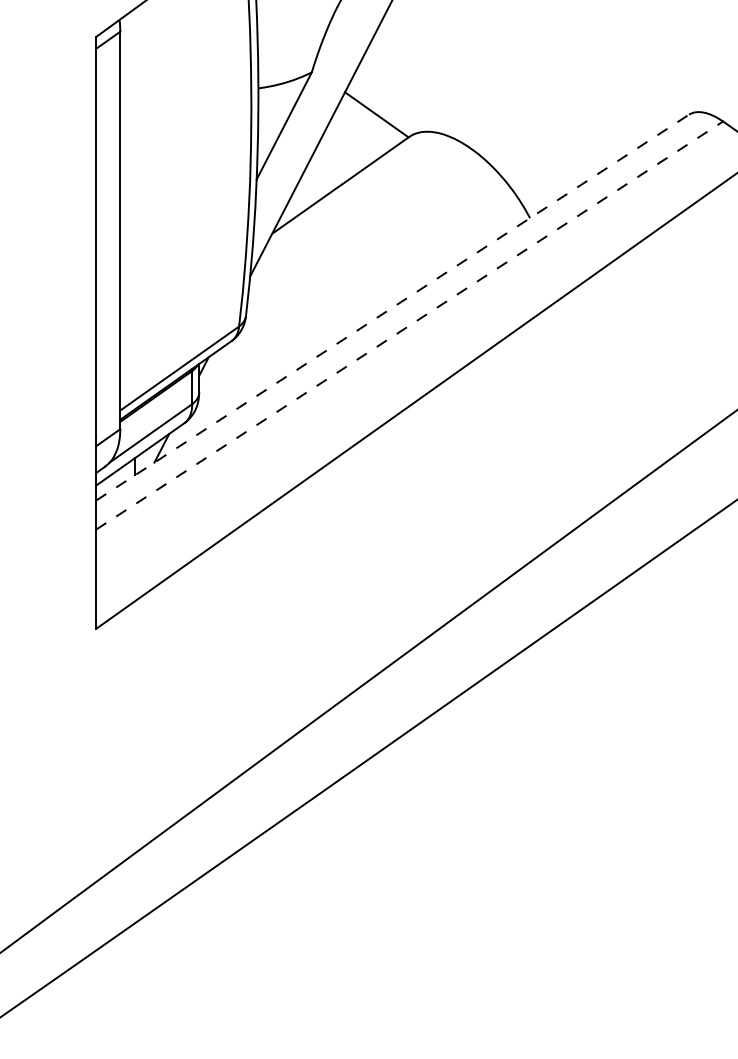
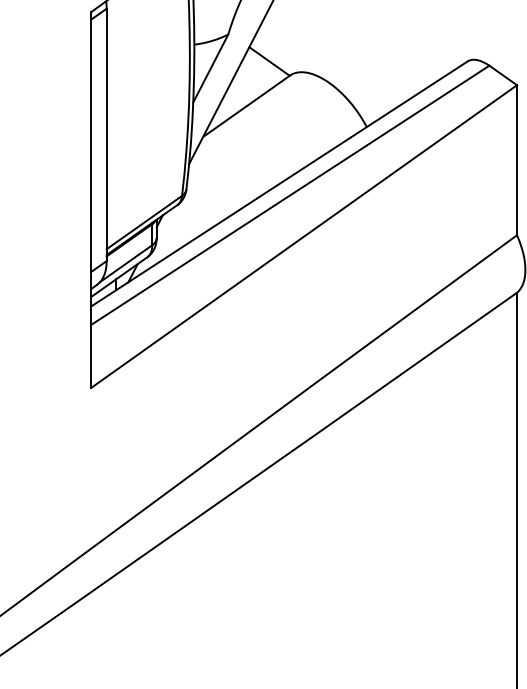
line: (392, 307) -> (279, 183), dashed -> solid
line: (409, 325) -> (290, 195), dashed -> solid

